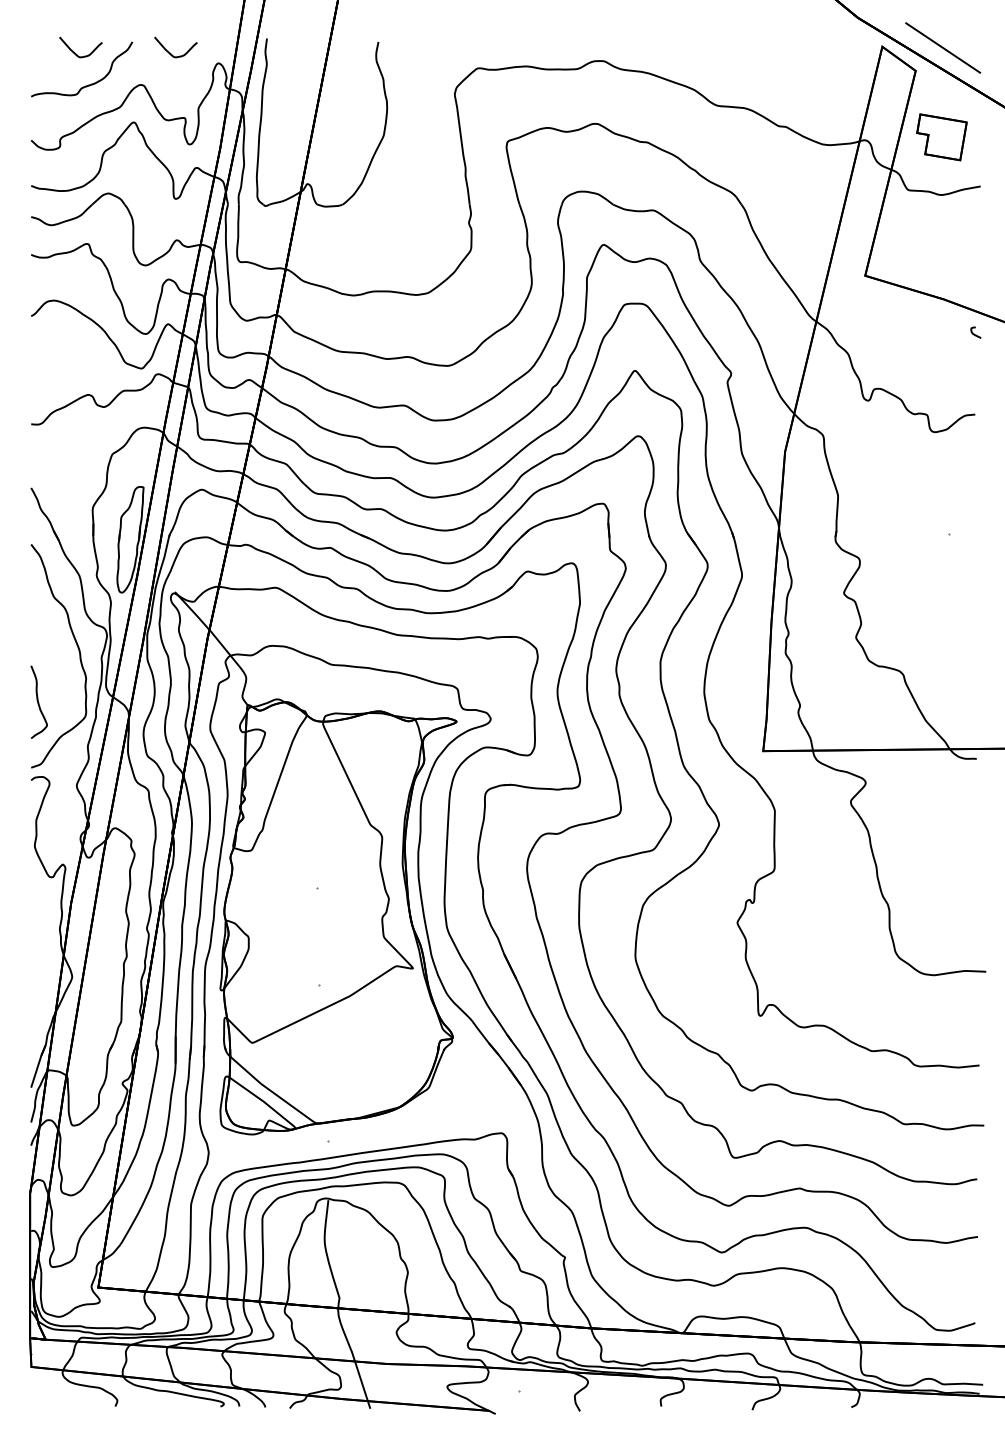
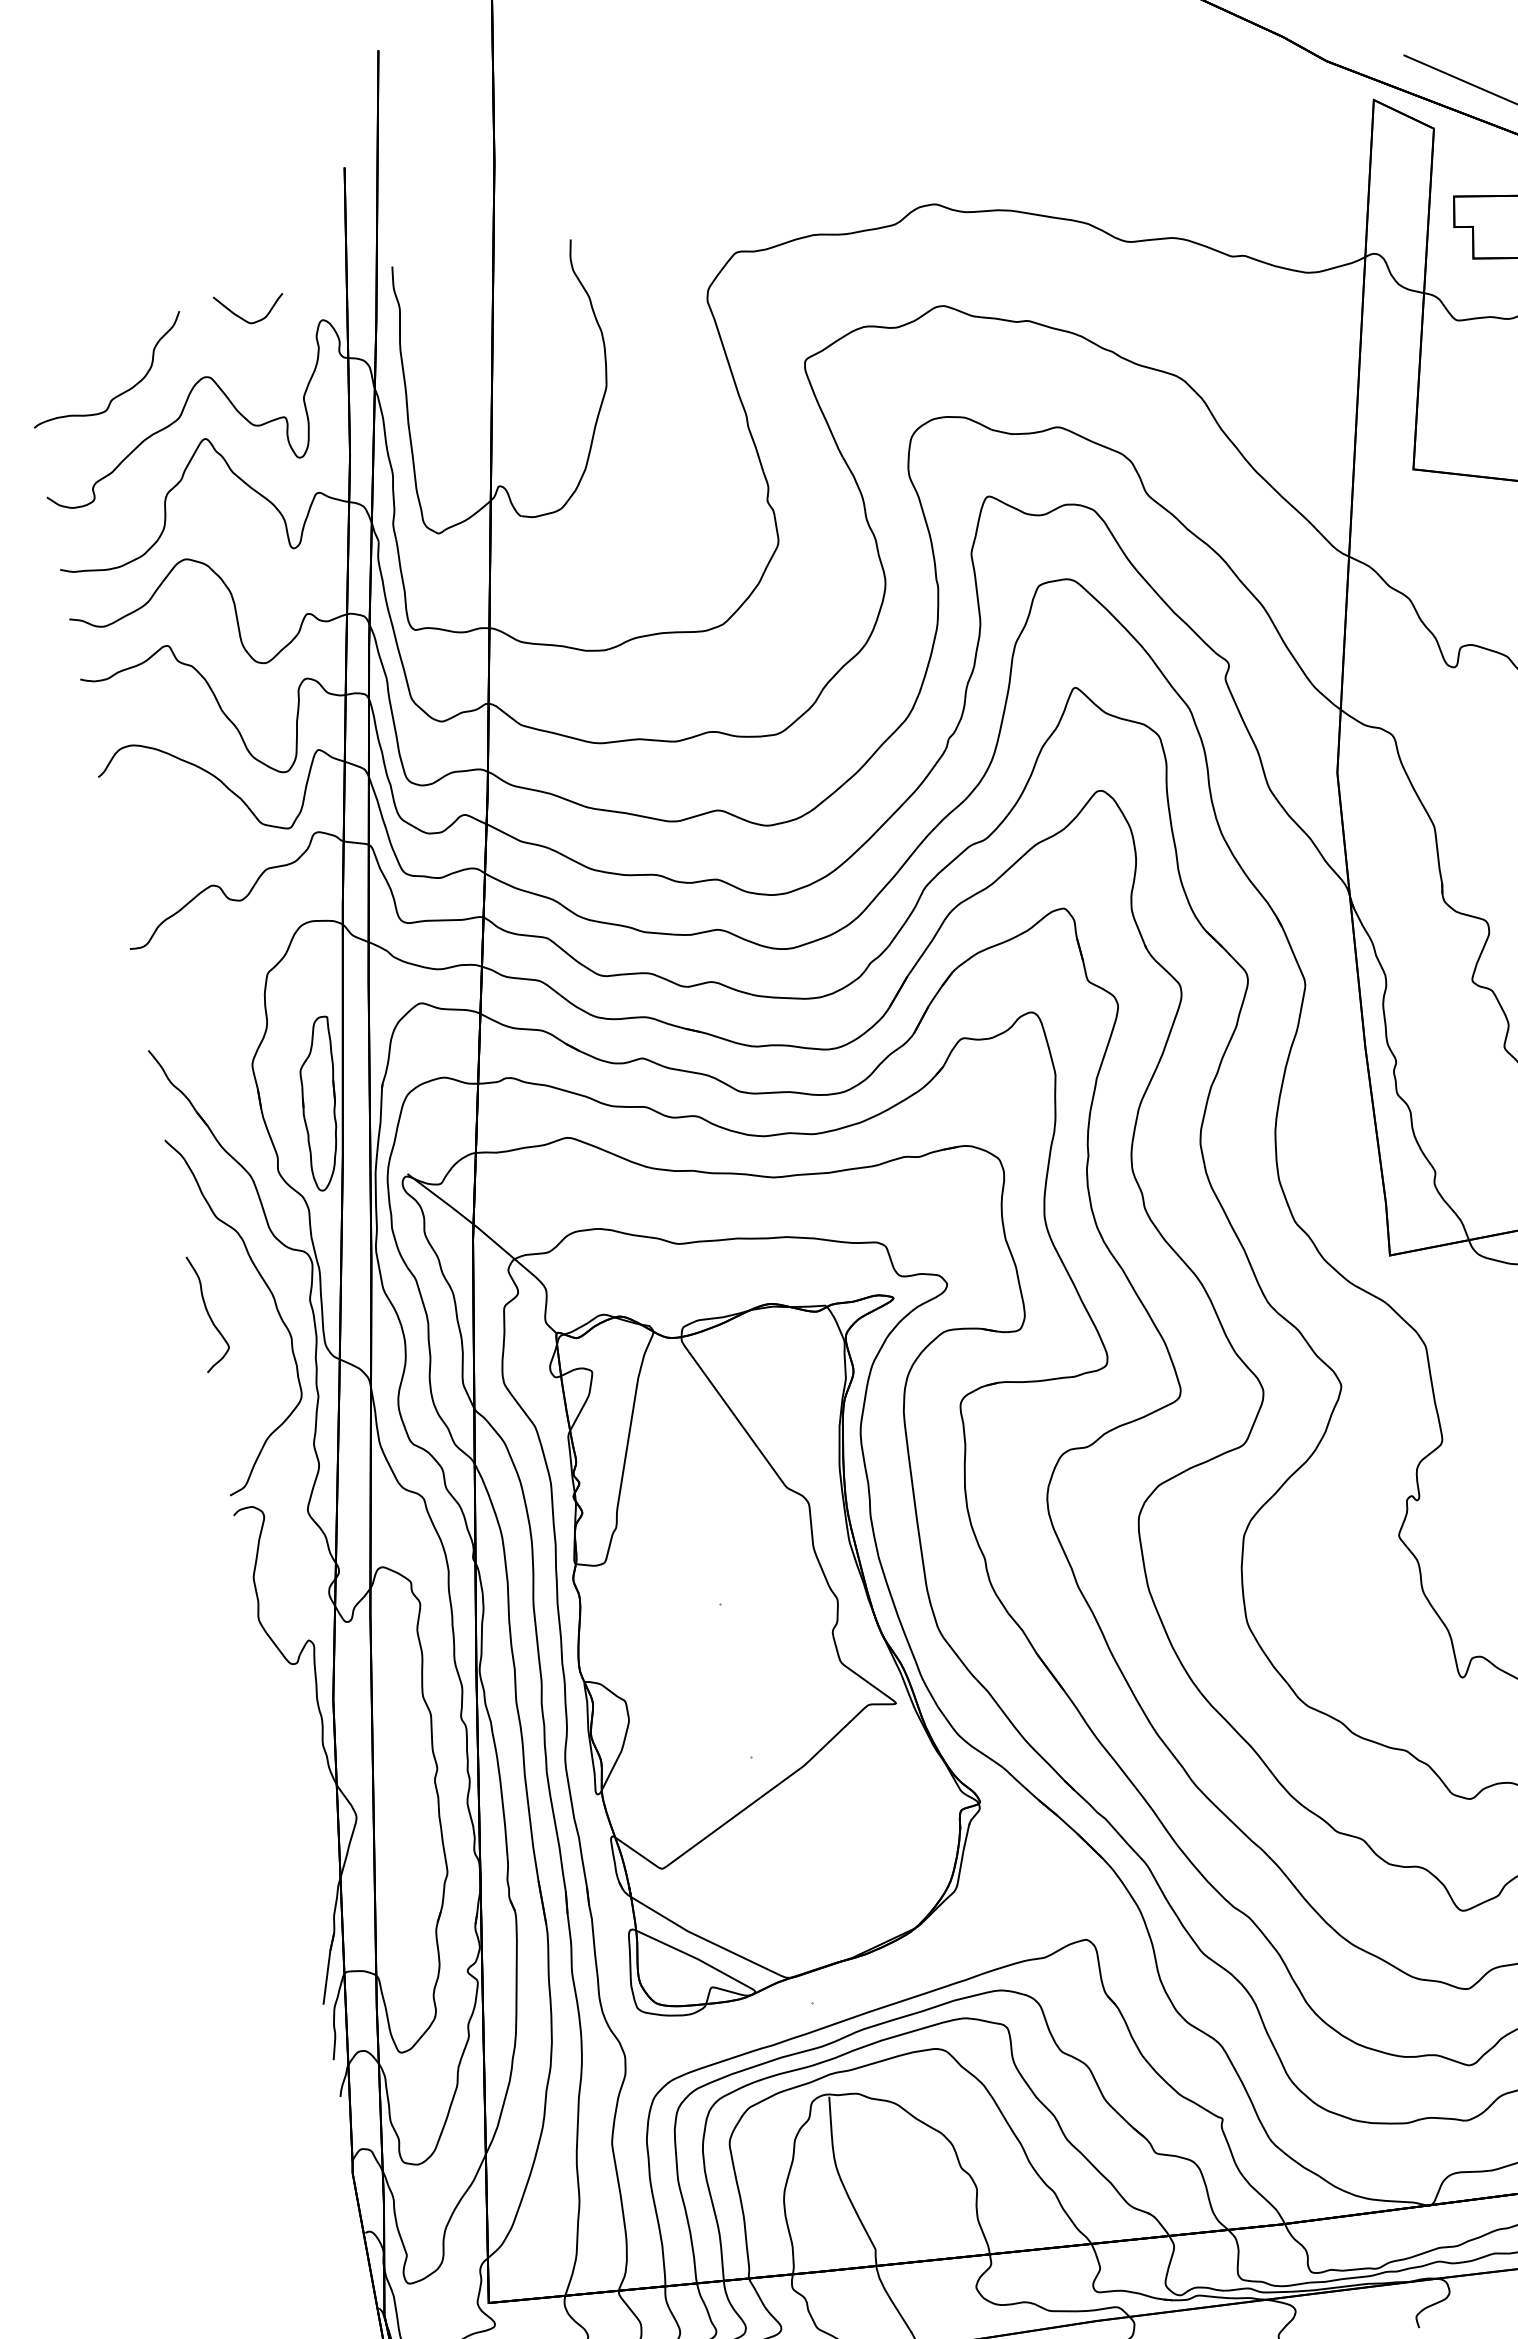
curve: (75, 52) -> (91, 344), removed
curve: (38, 701) -> (208, 1311), moved

